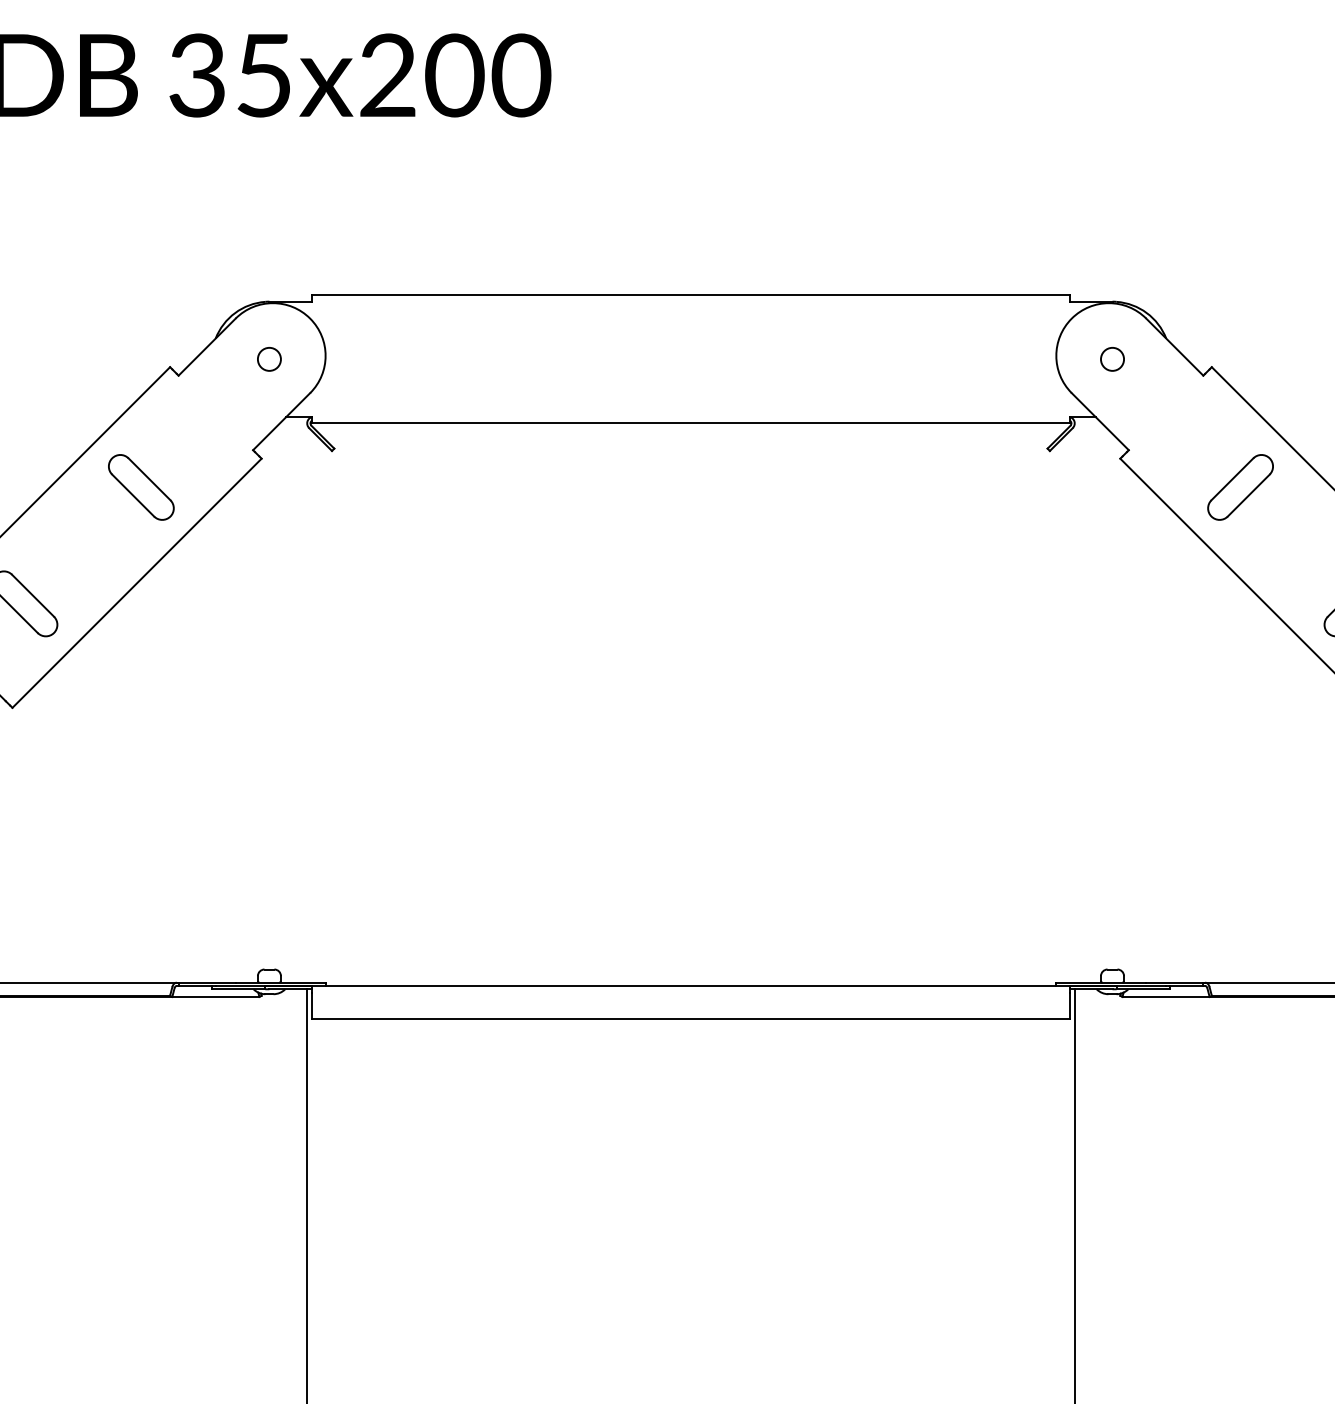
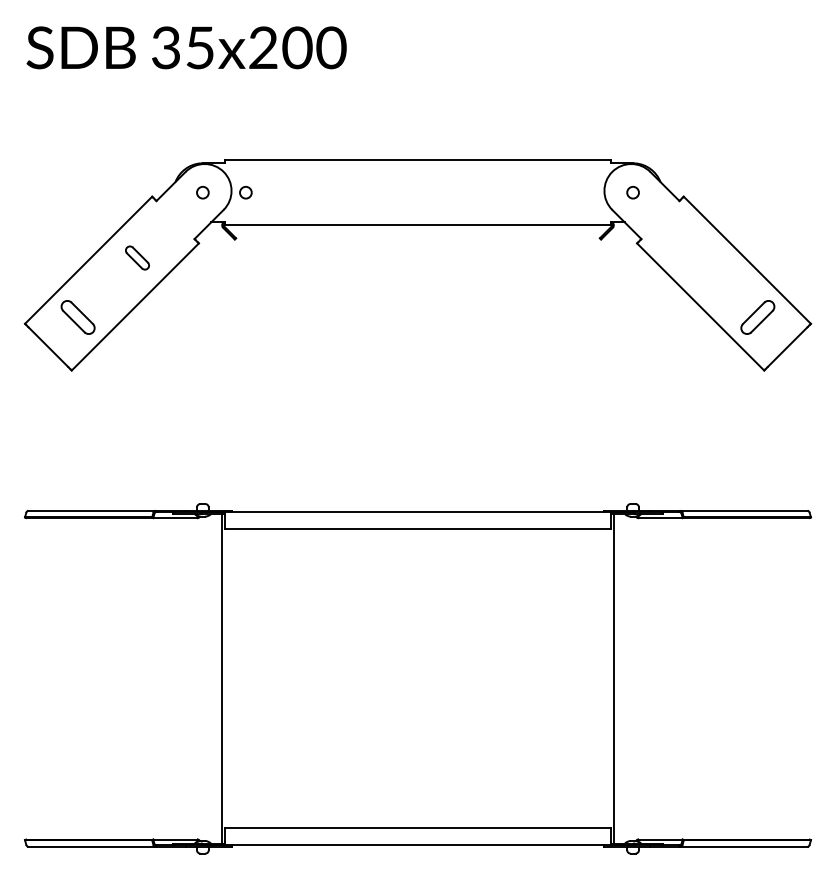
circle: (352, 358) -> (245, 192), added
part: (141, 486) -> (137, 257), size x0.7
part: (1240, 486) -> (698, 257), removed

